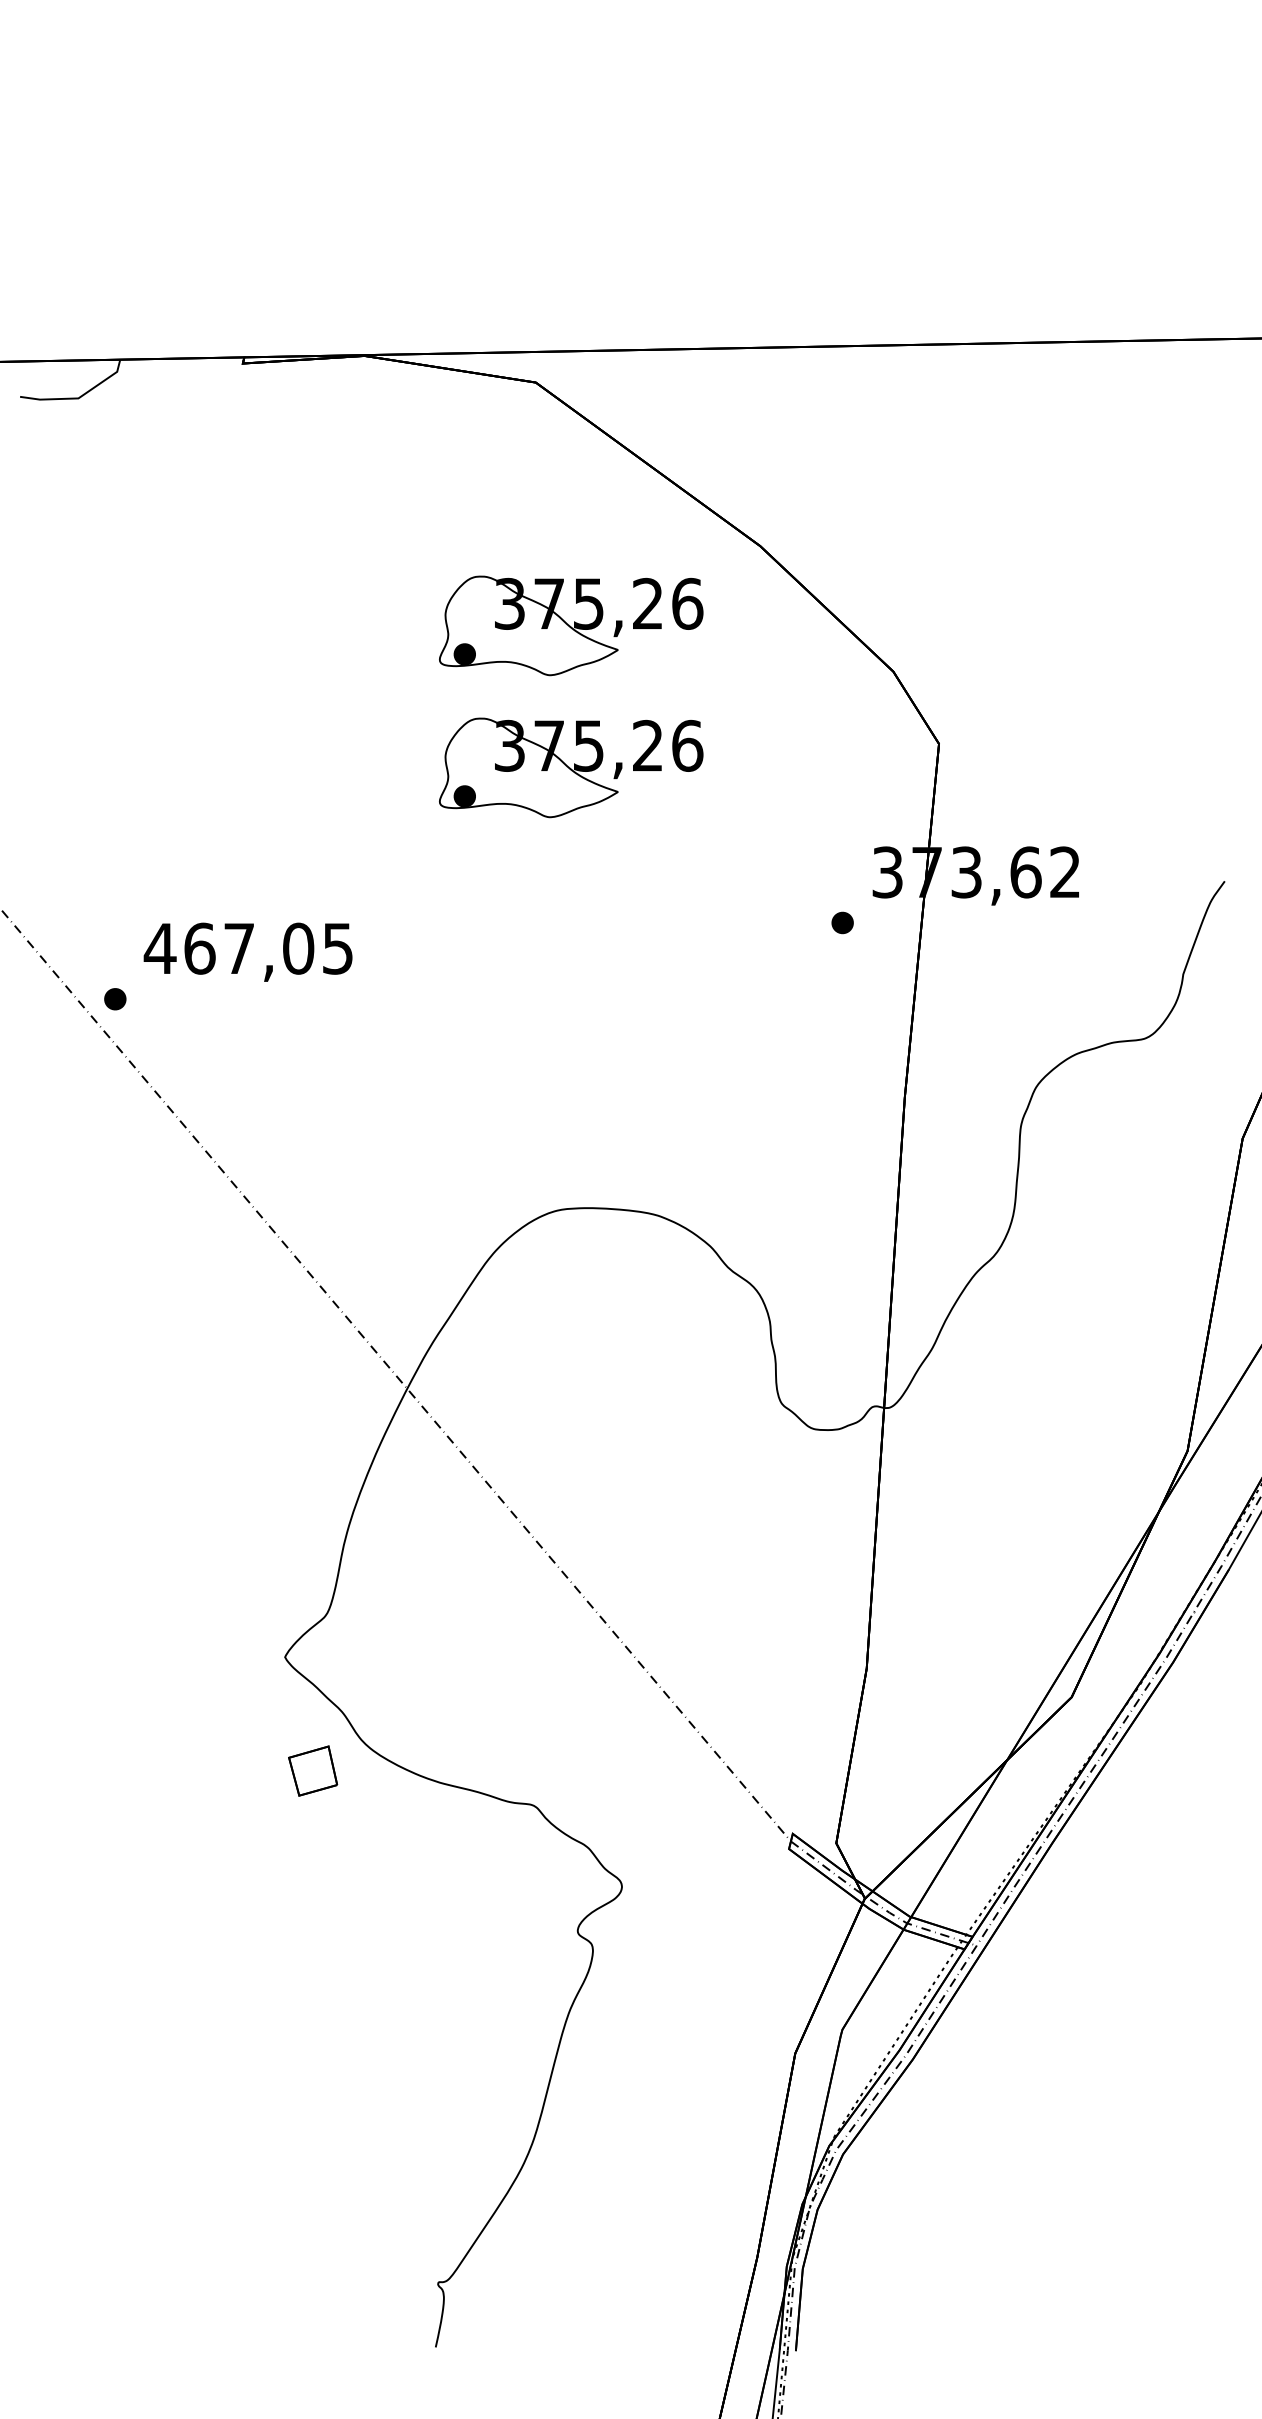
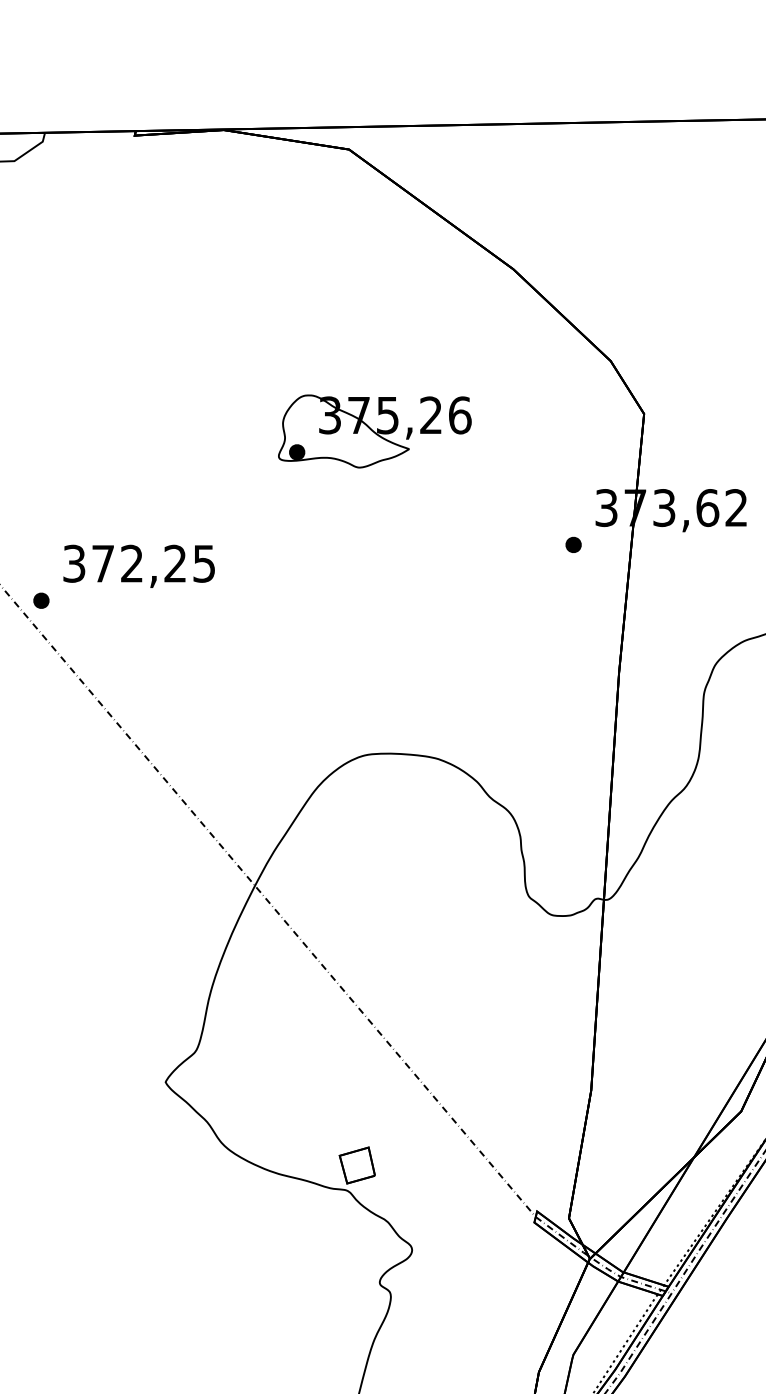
part: (571, 625) -> (375, 327), removed
text: (228, 948) -> (124, 563), 467,05 -> 372,25
part: (313, 1770) -> (357, 1165), moved

